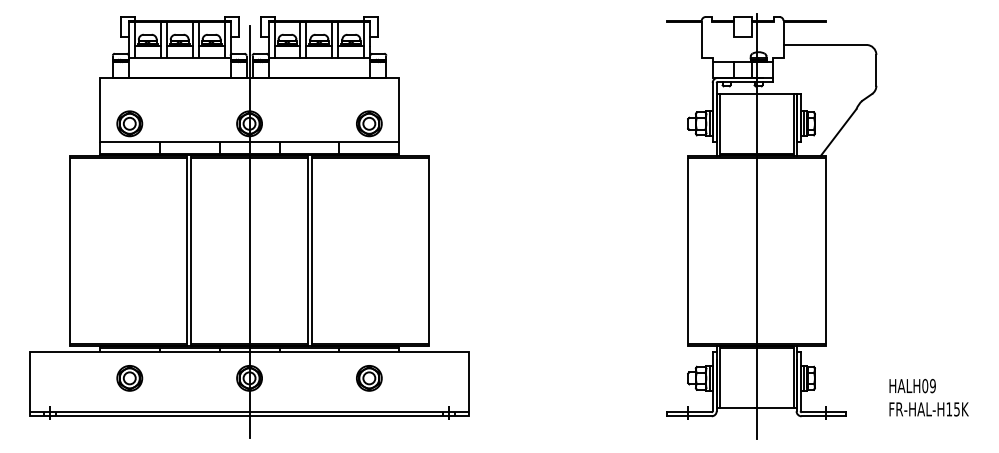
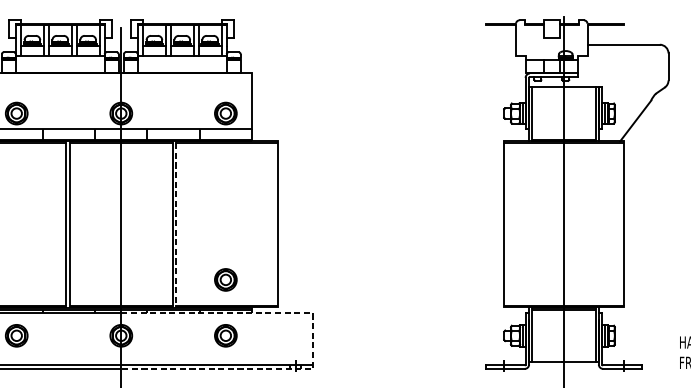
line: (312, 251) -> (176, 225), solid -> dashed
part: (369, 314) -> (226, 280), added
line: (469, 384) -> (313, 341), solid -> dashed

